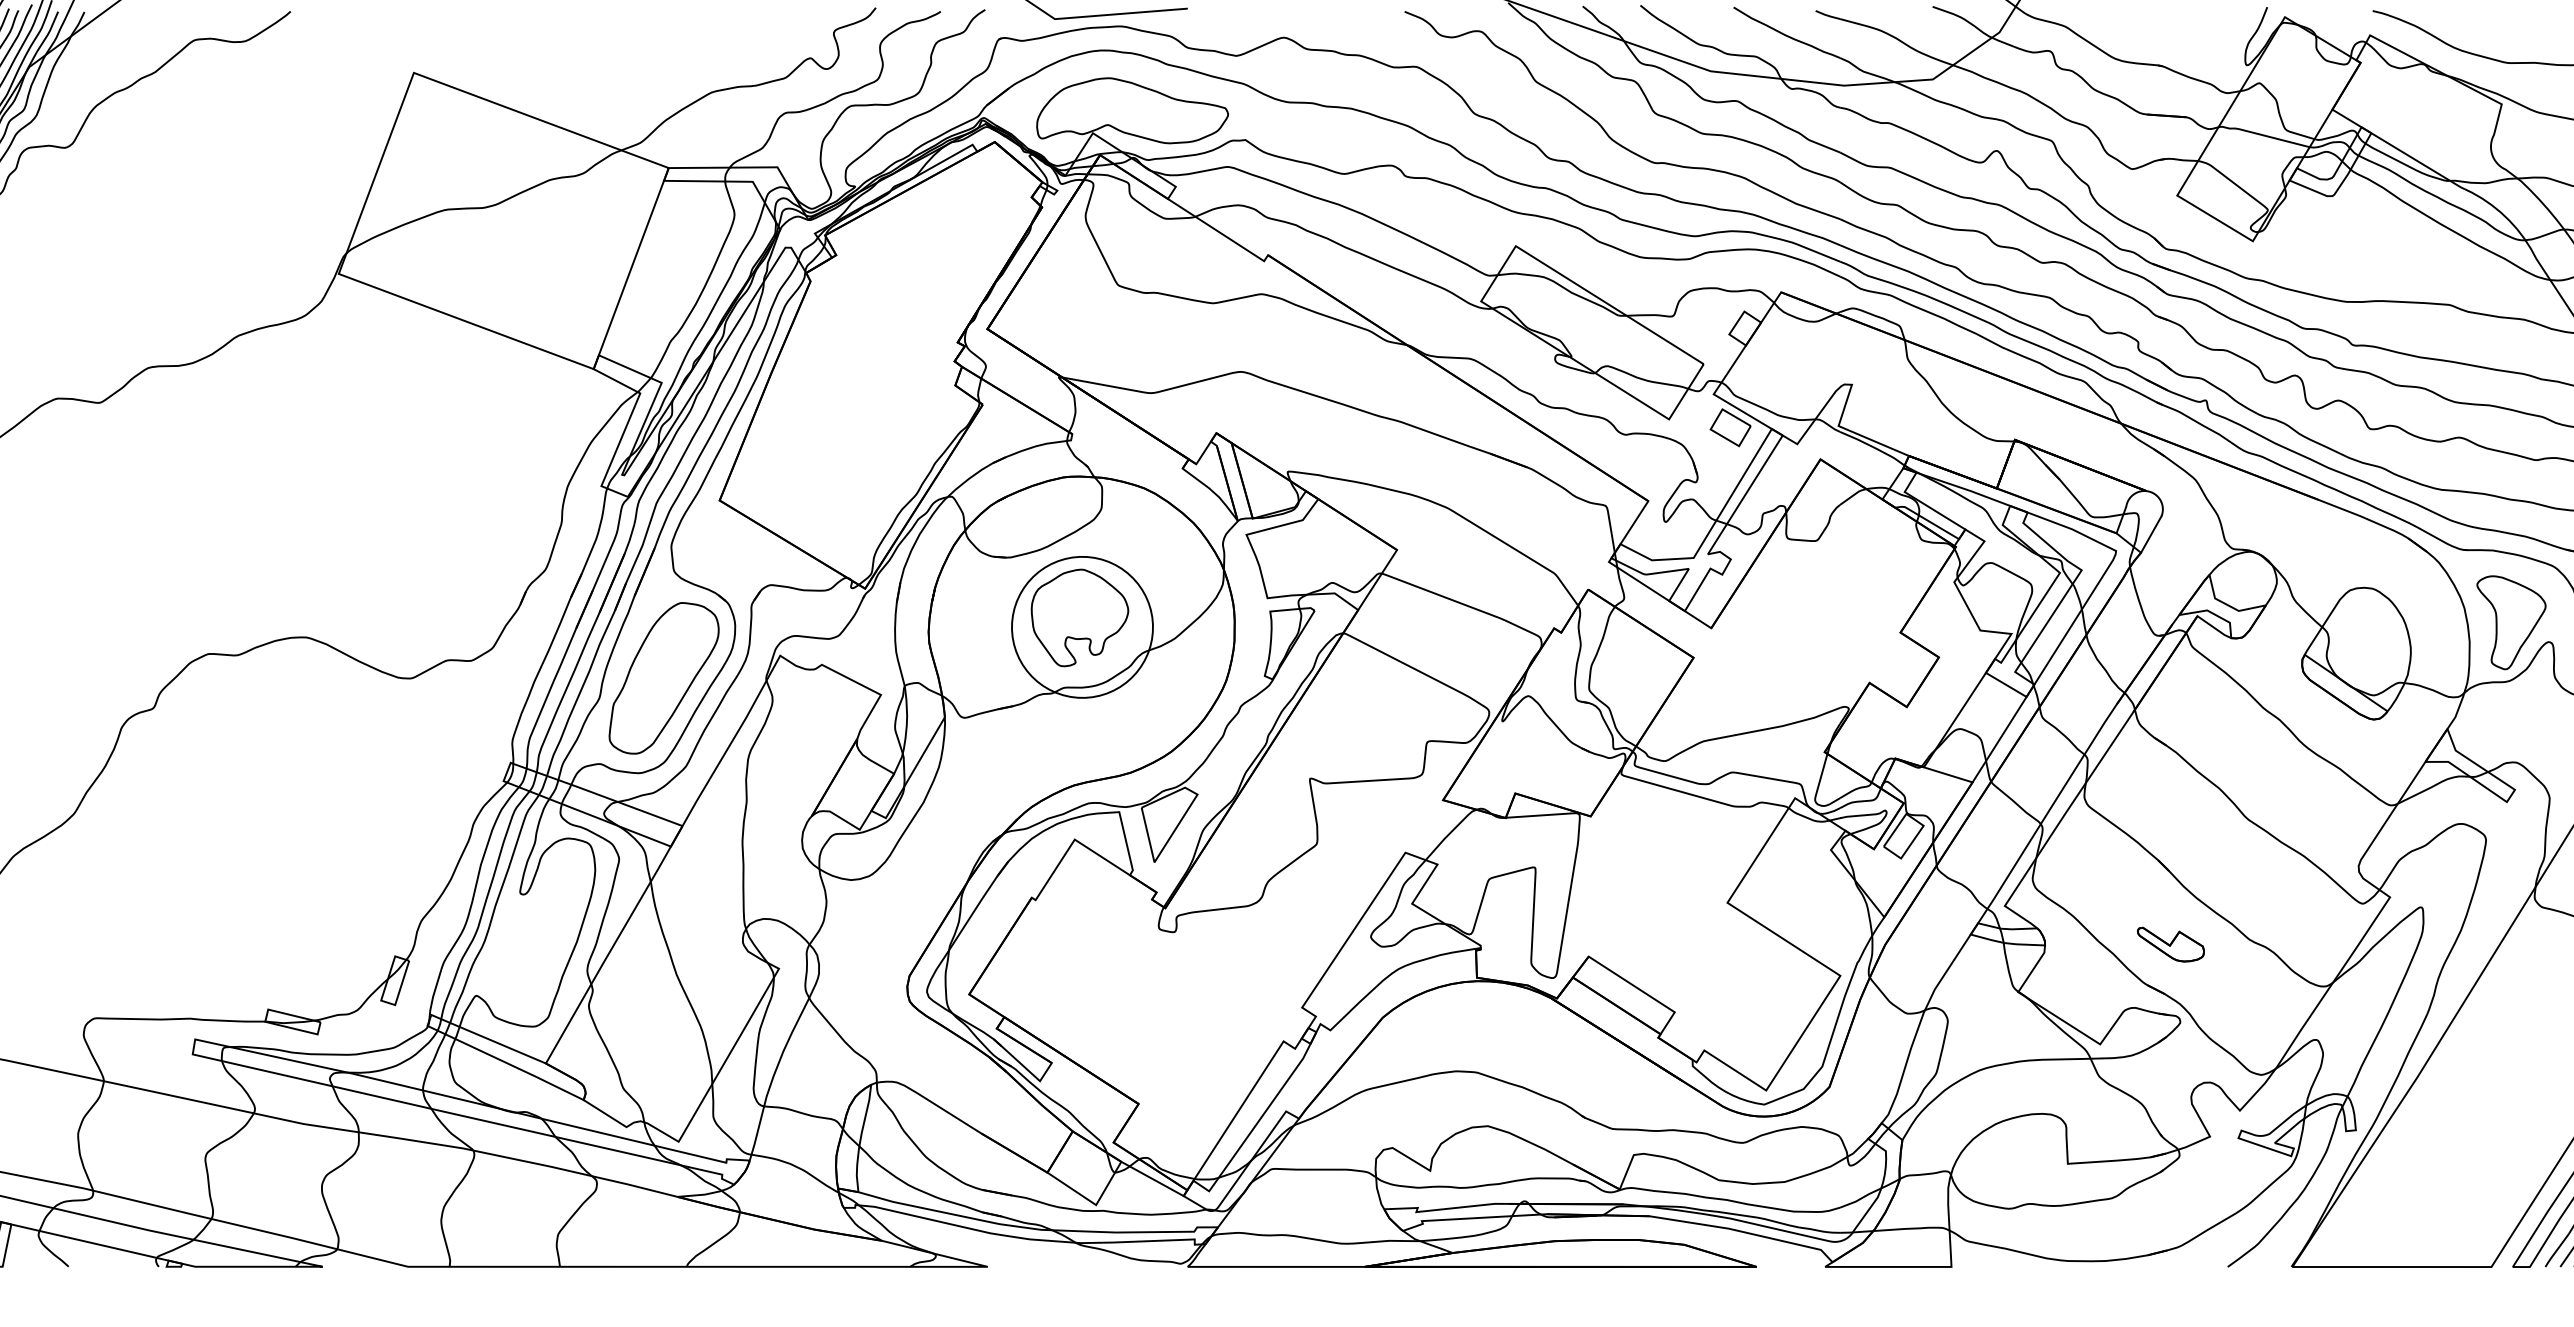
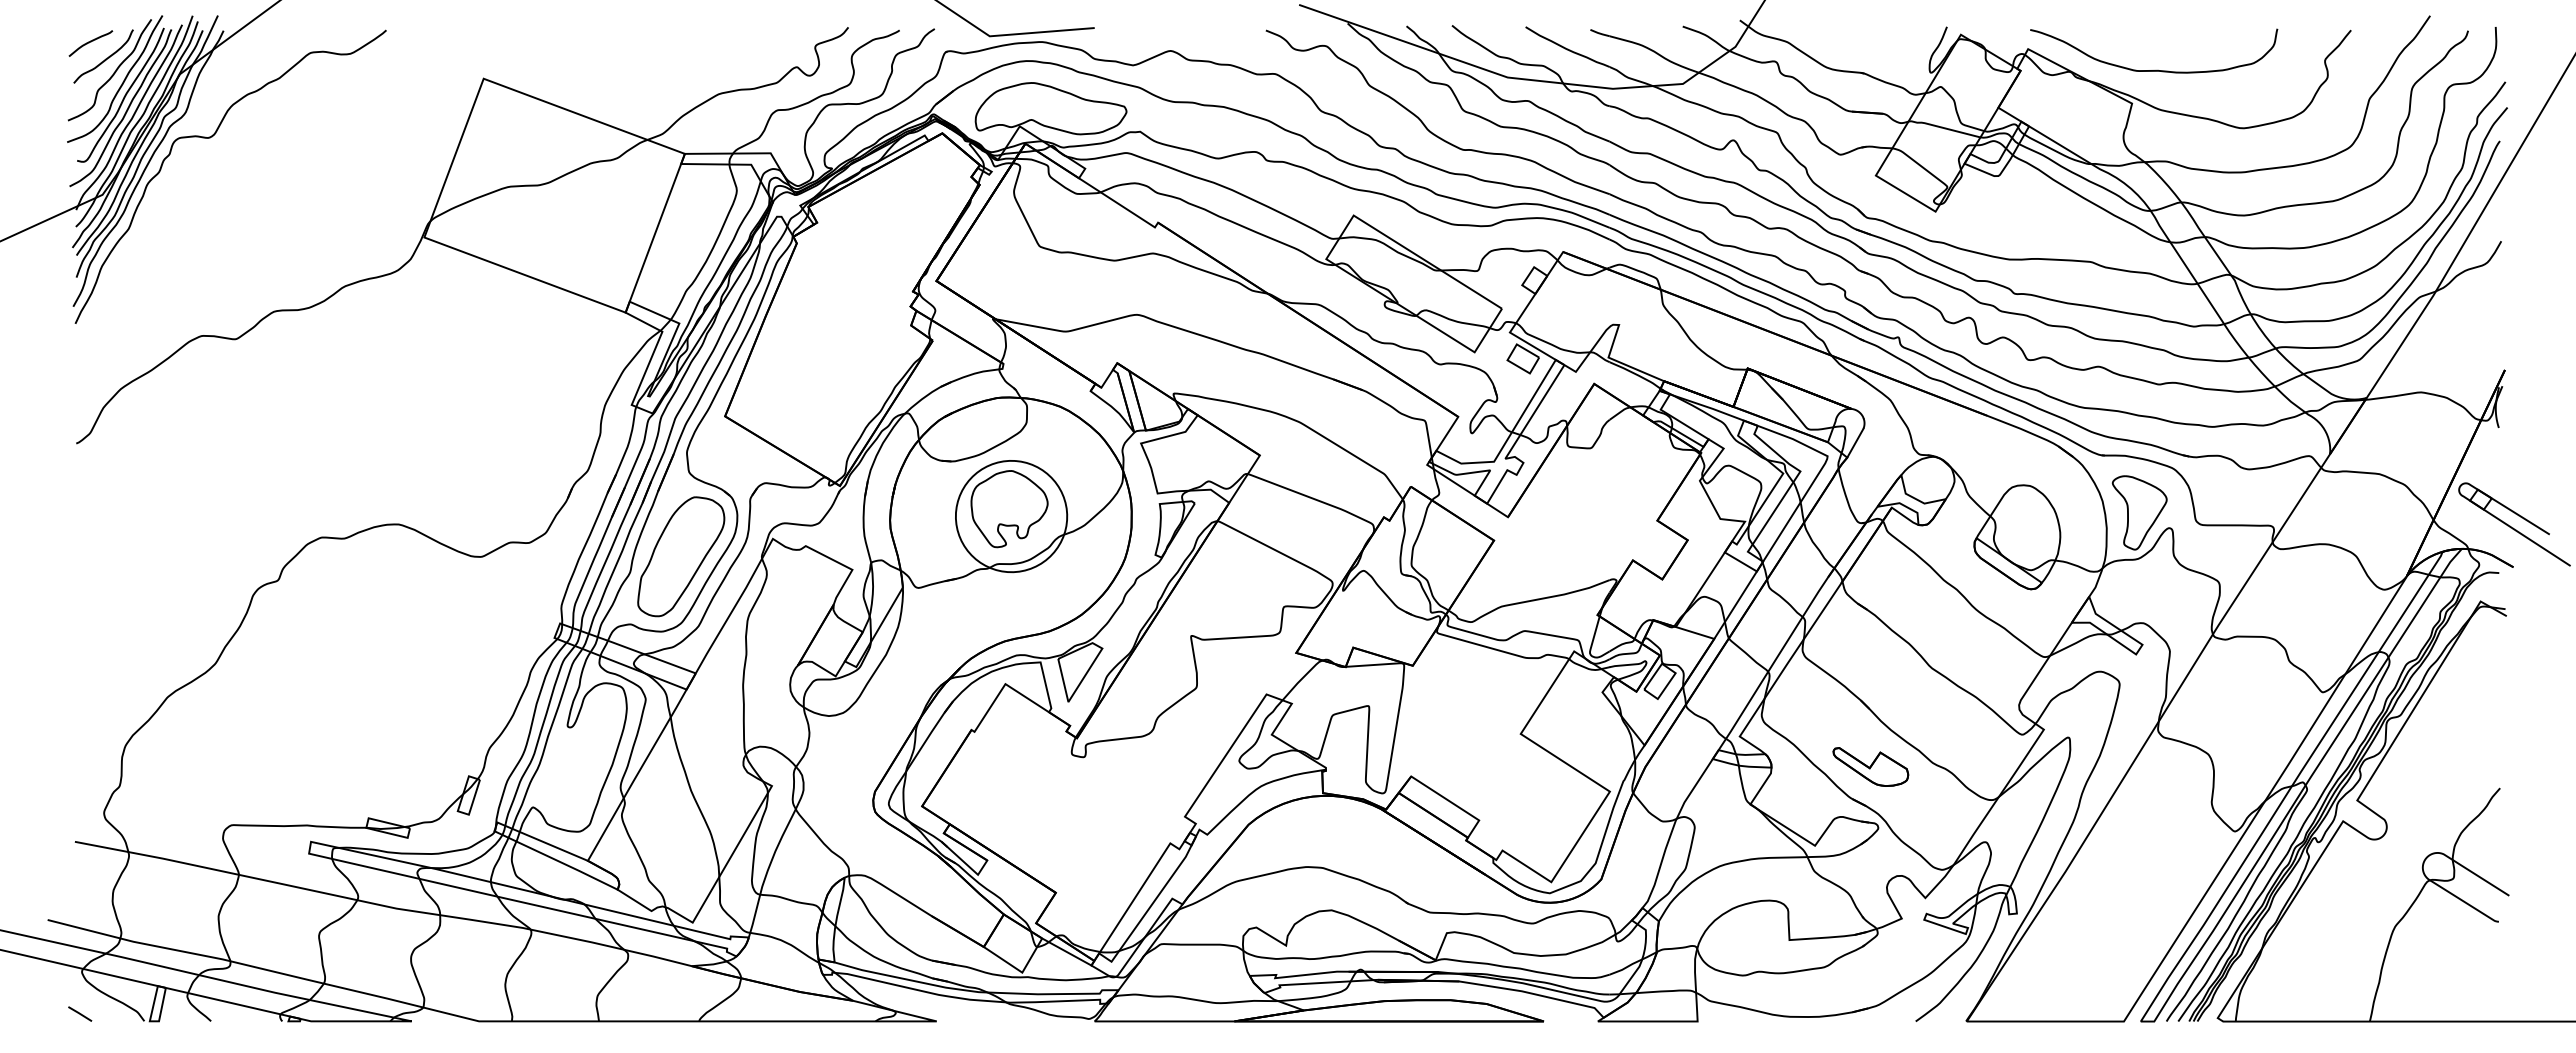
part: (2170, 943) -> (1870, 766), size x1.43

